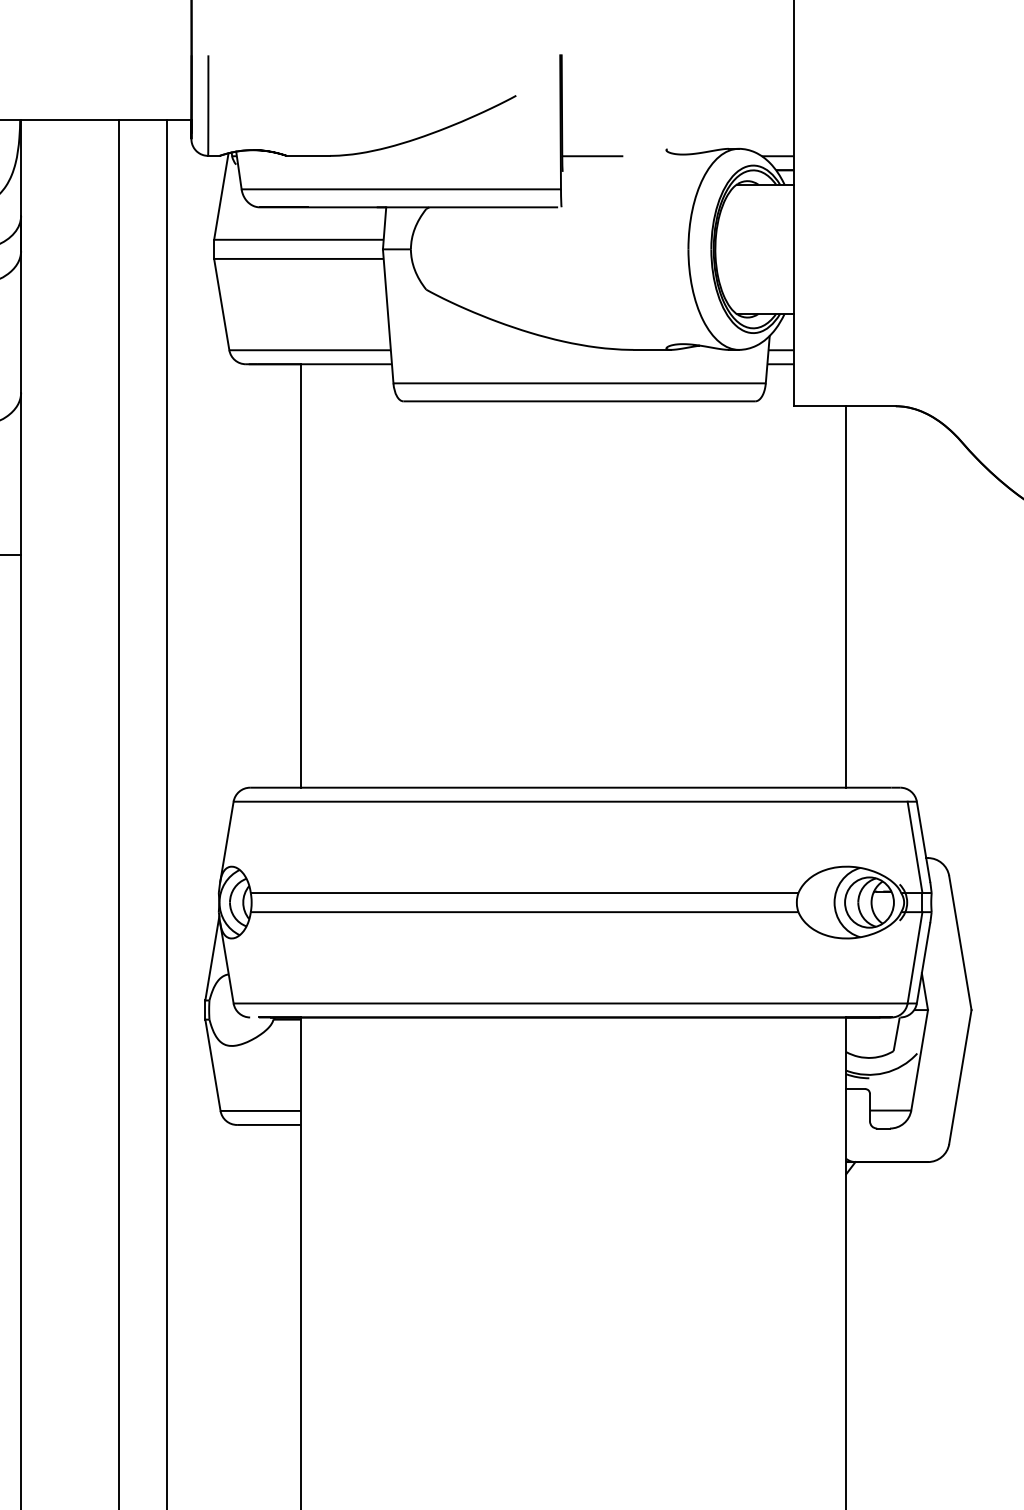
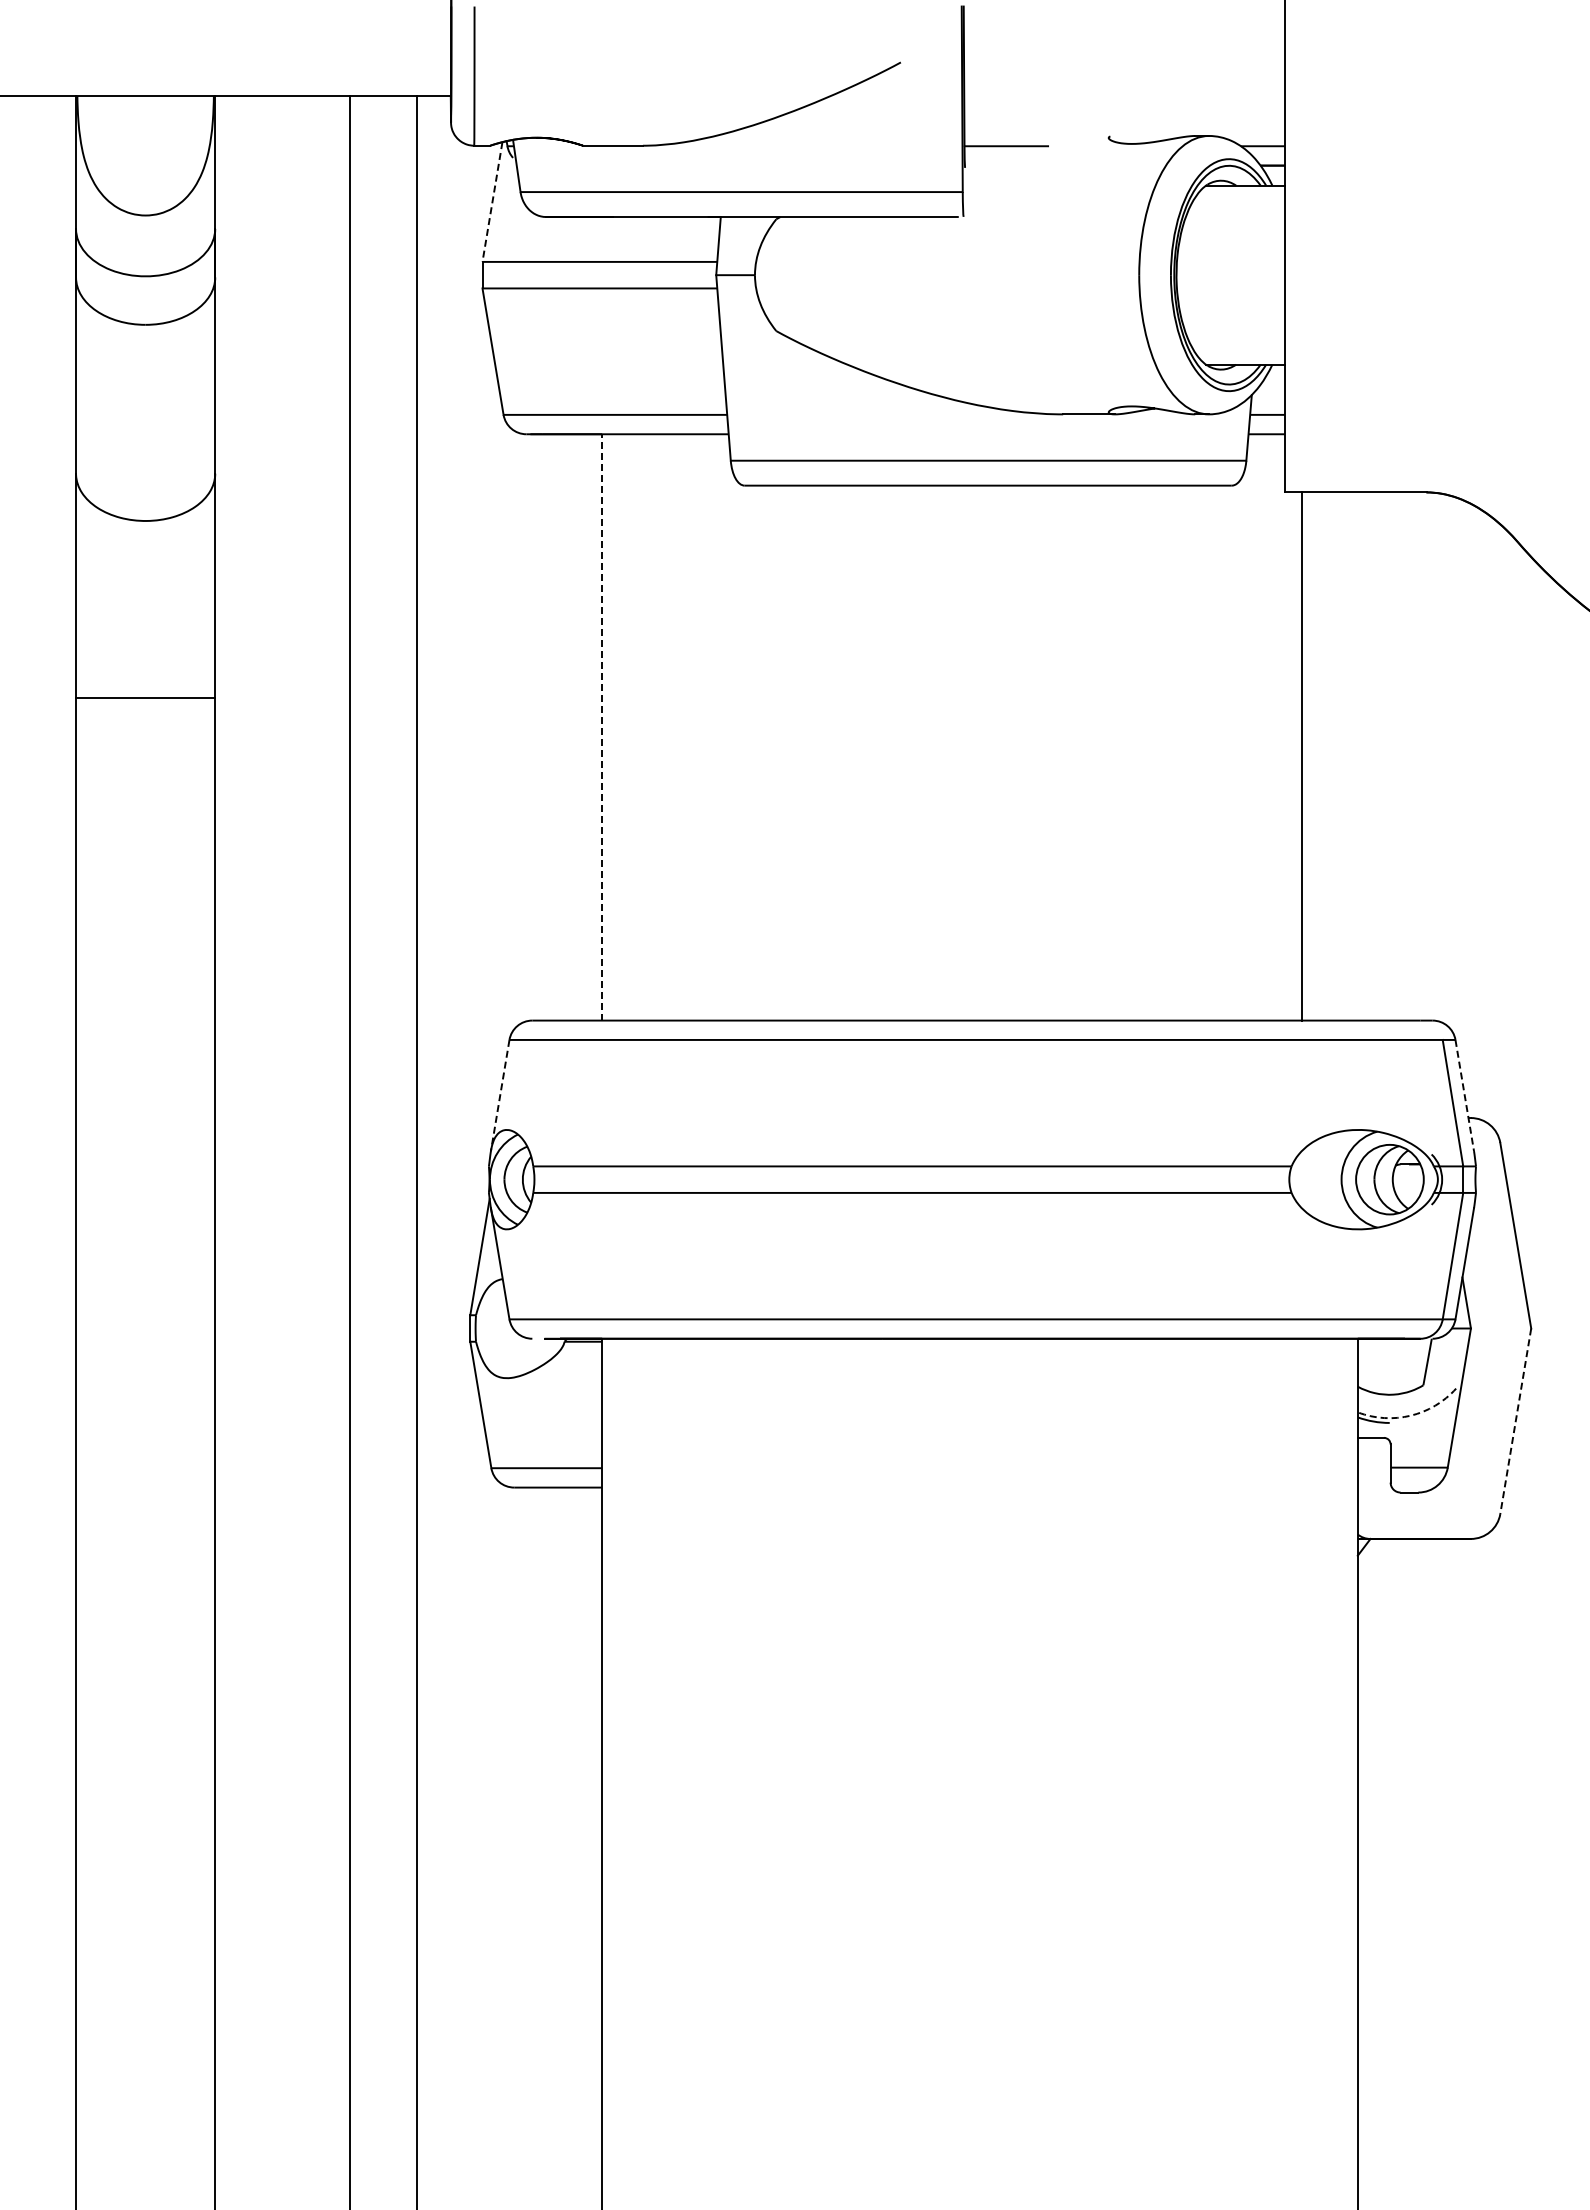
line: (221, 196) -> (492, 202), solid -> dashed
line: (300, 575) -> (602, 726), solid -> dashed
line: (846, 596) -> (1301, 756), moved
line: (227, 842) -> (500, 1096), solid -> dashed
line: (923, 842) -> (1464, 1096), solid -> dashed
arc: (884, 1072) -> (1410, 1415), solid -> dashed
line: (960, 1077) -> (1515, 1421), solid -> dashed

